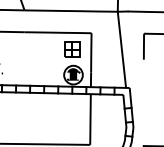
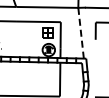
line: (122, 50) -> (81, 33), solid -> dashed

